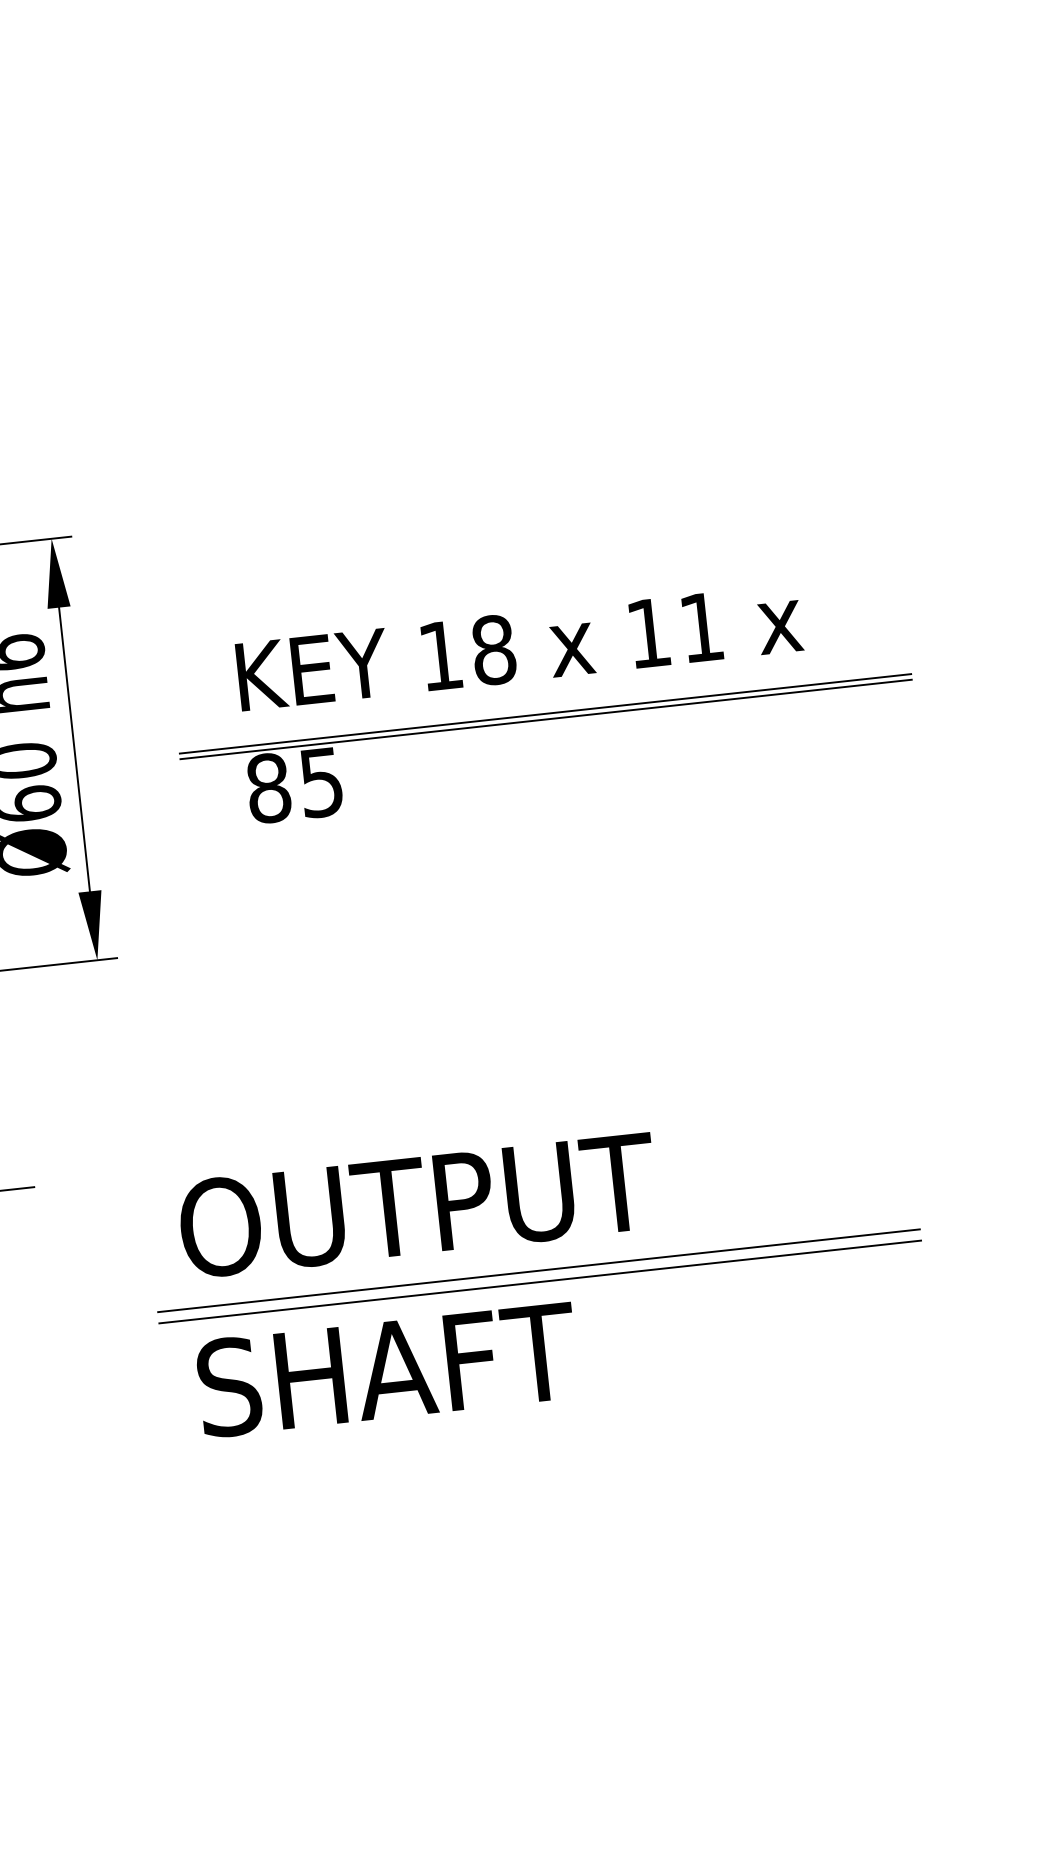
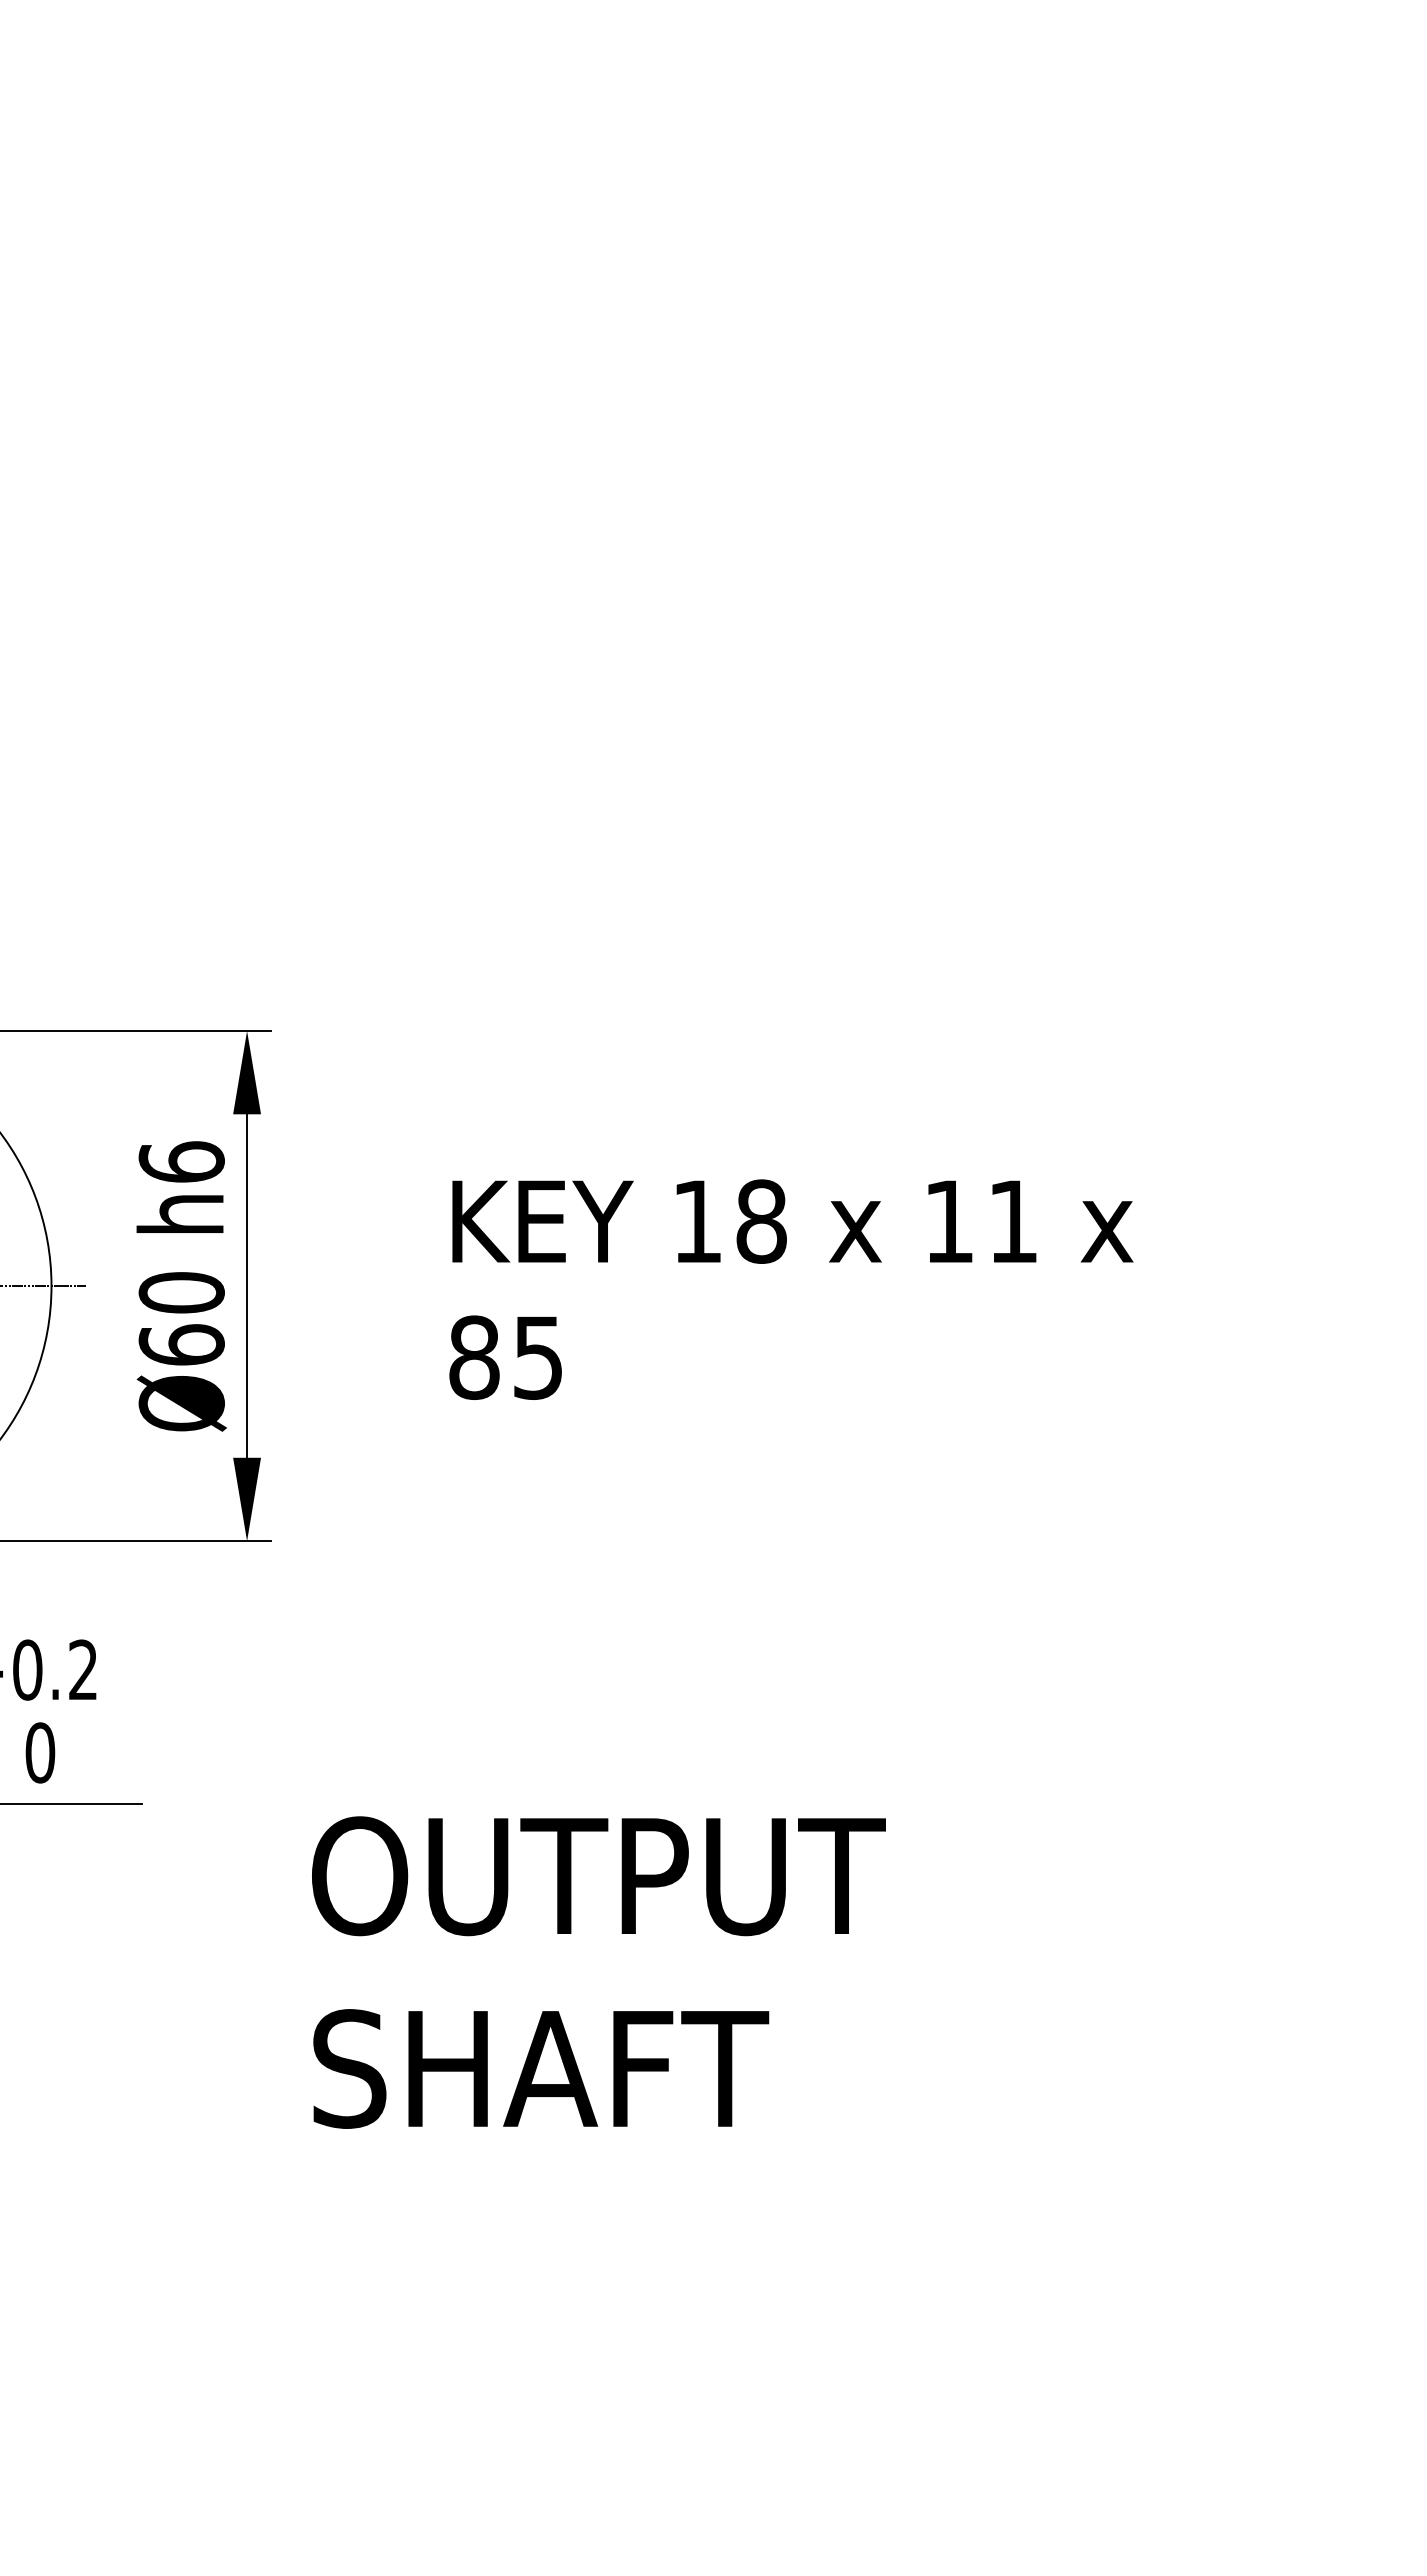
line: (544, 713) -> (814, 1304), removed
line: (545, 719) -> (814, 1311), removed
line: (538, 1270) -> (734, 1969), removed
line: (539, 1281) -> (734, 1983), removed

